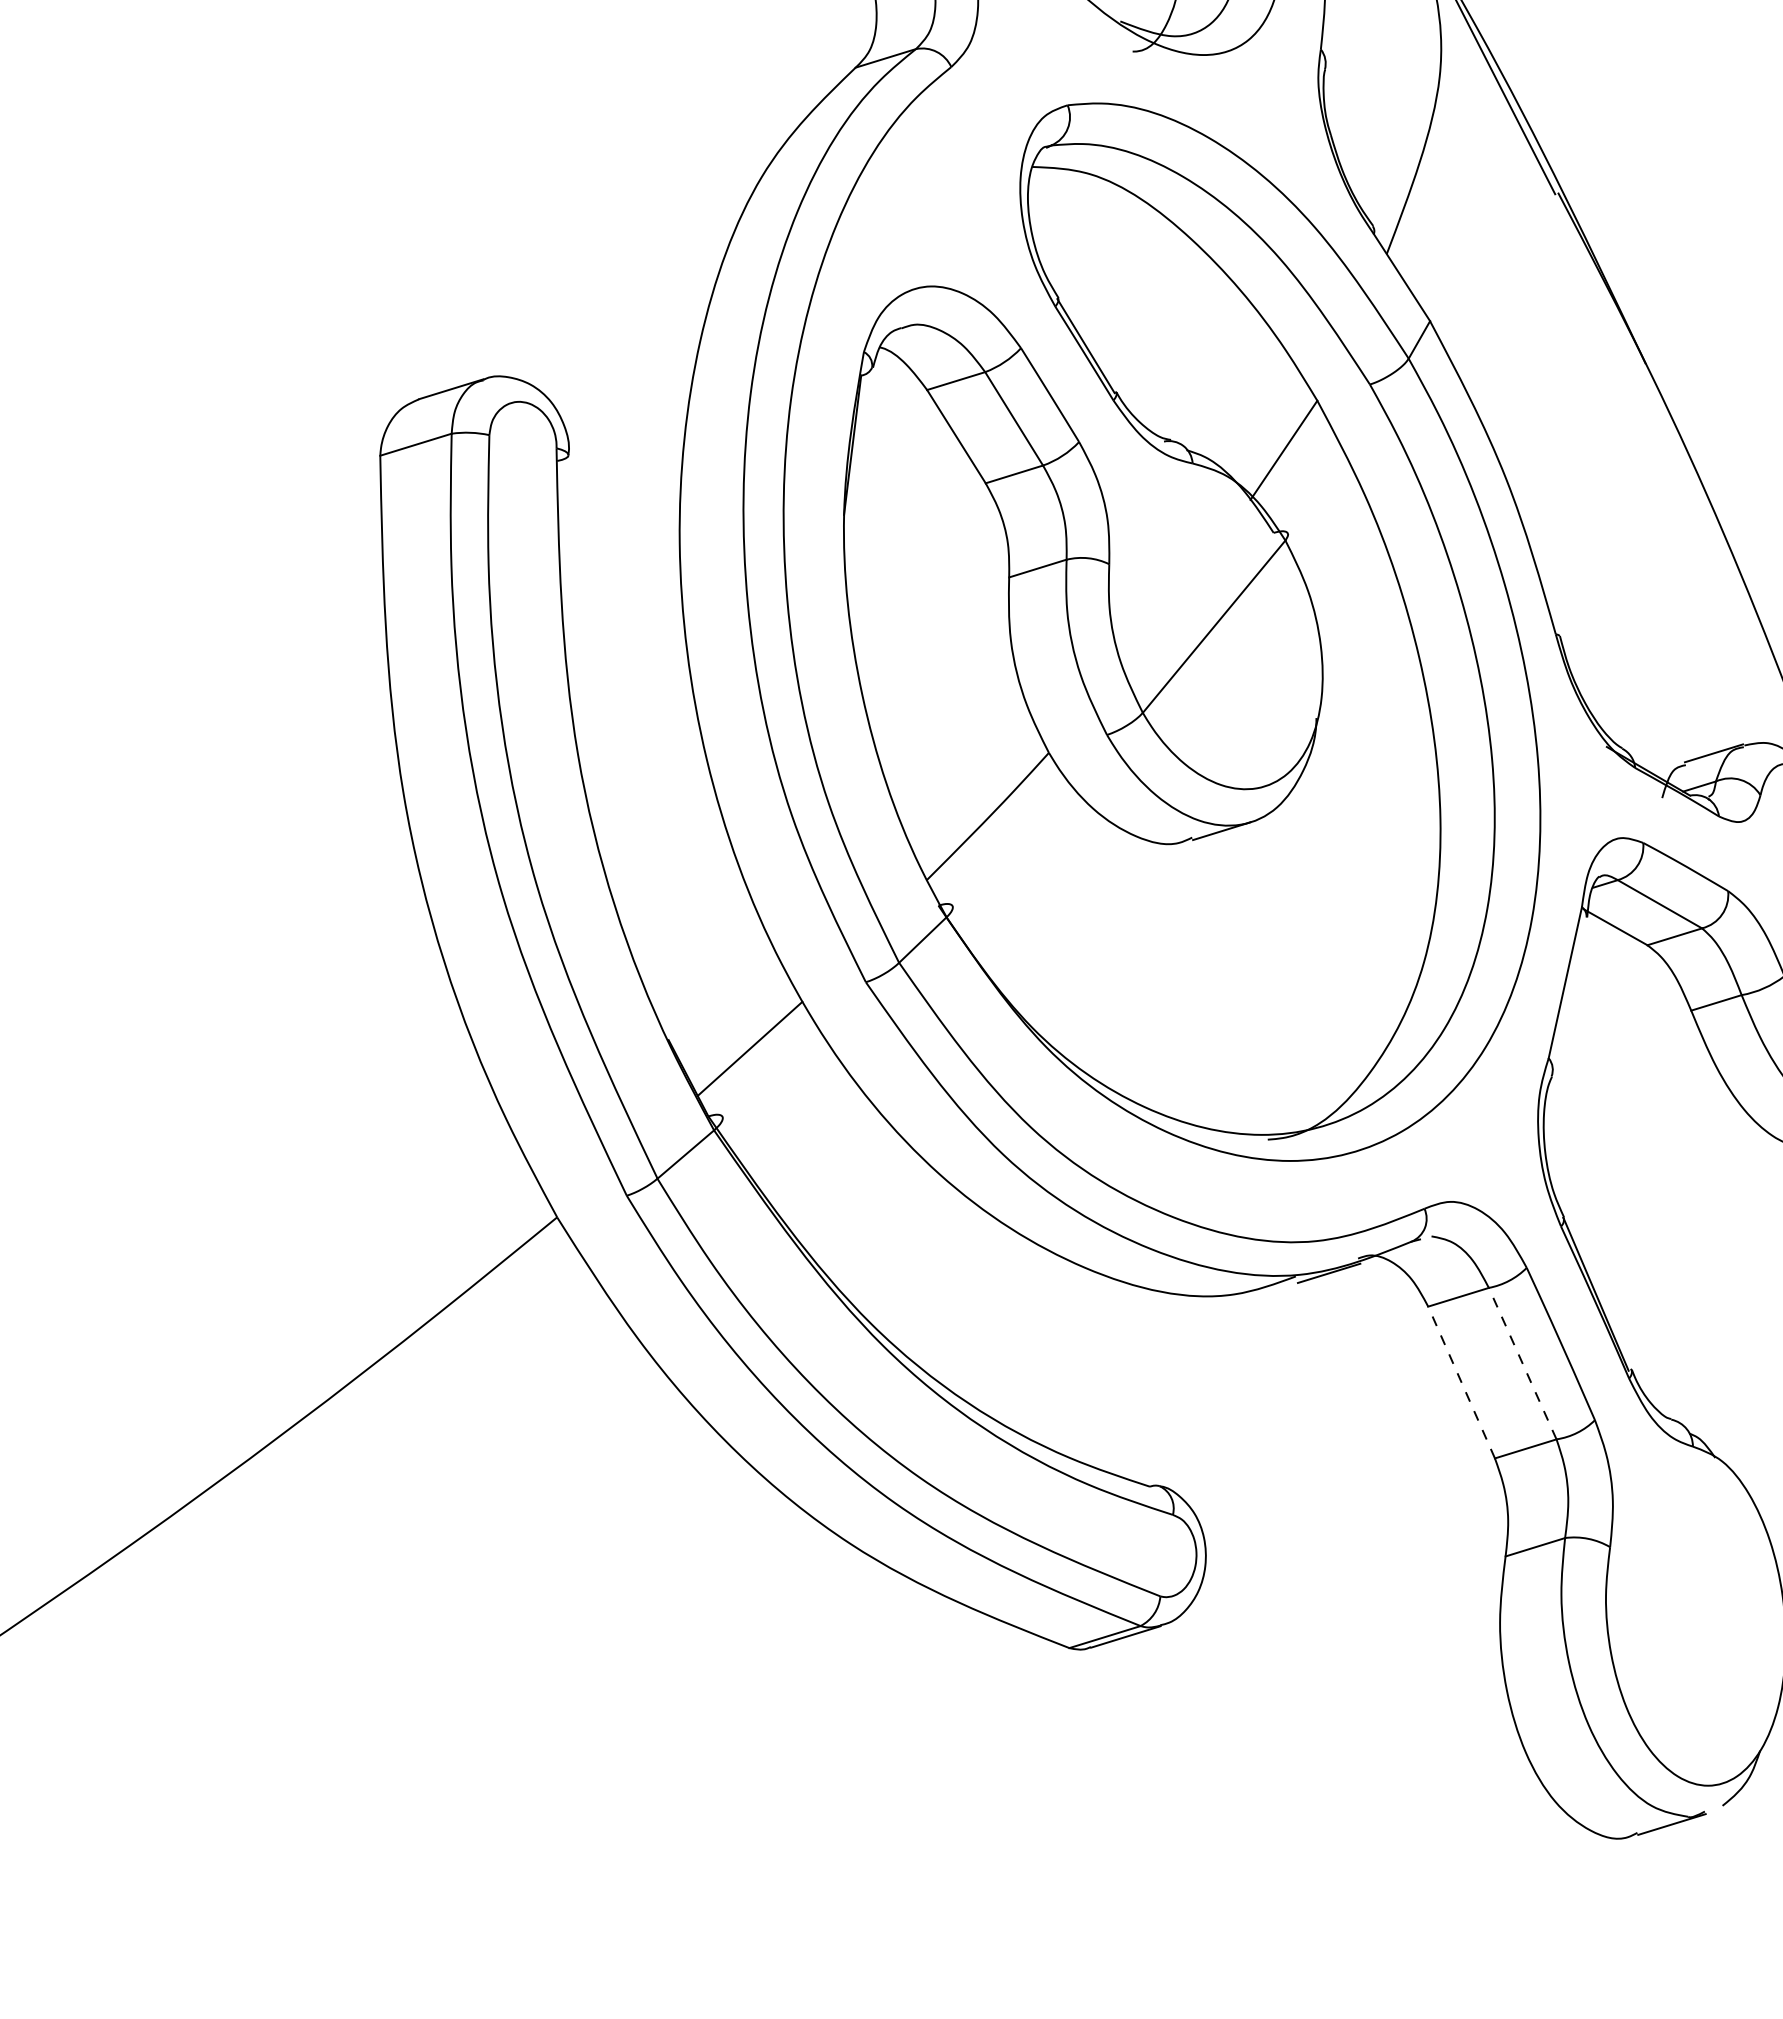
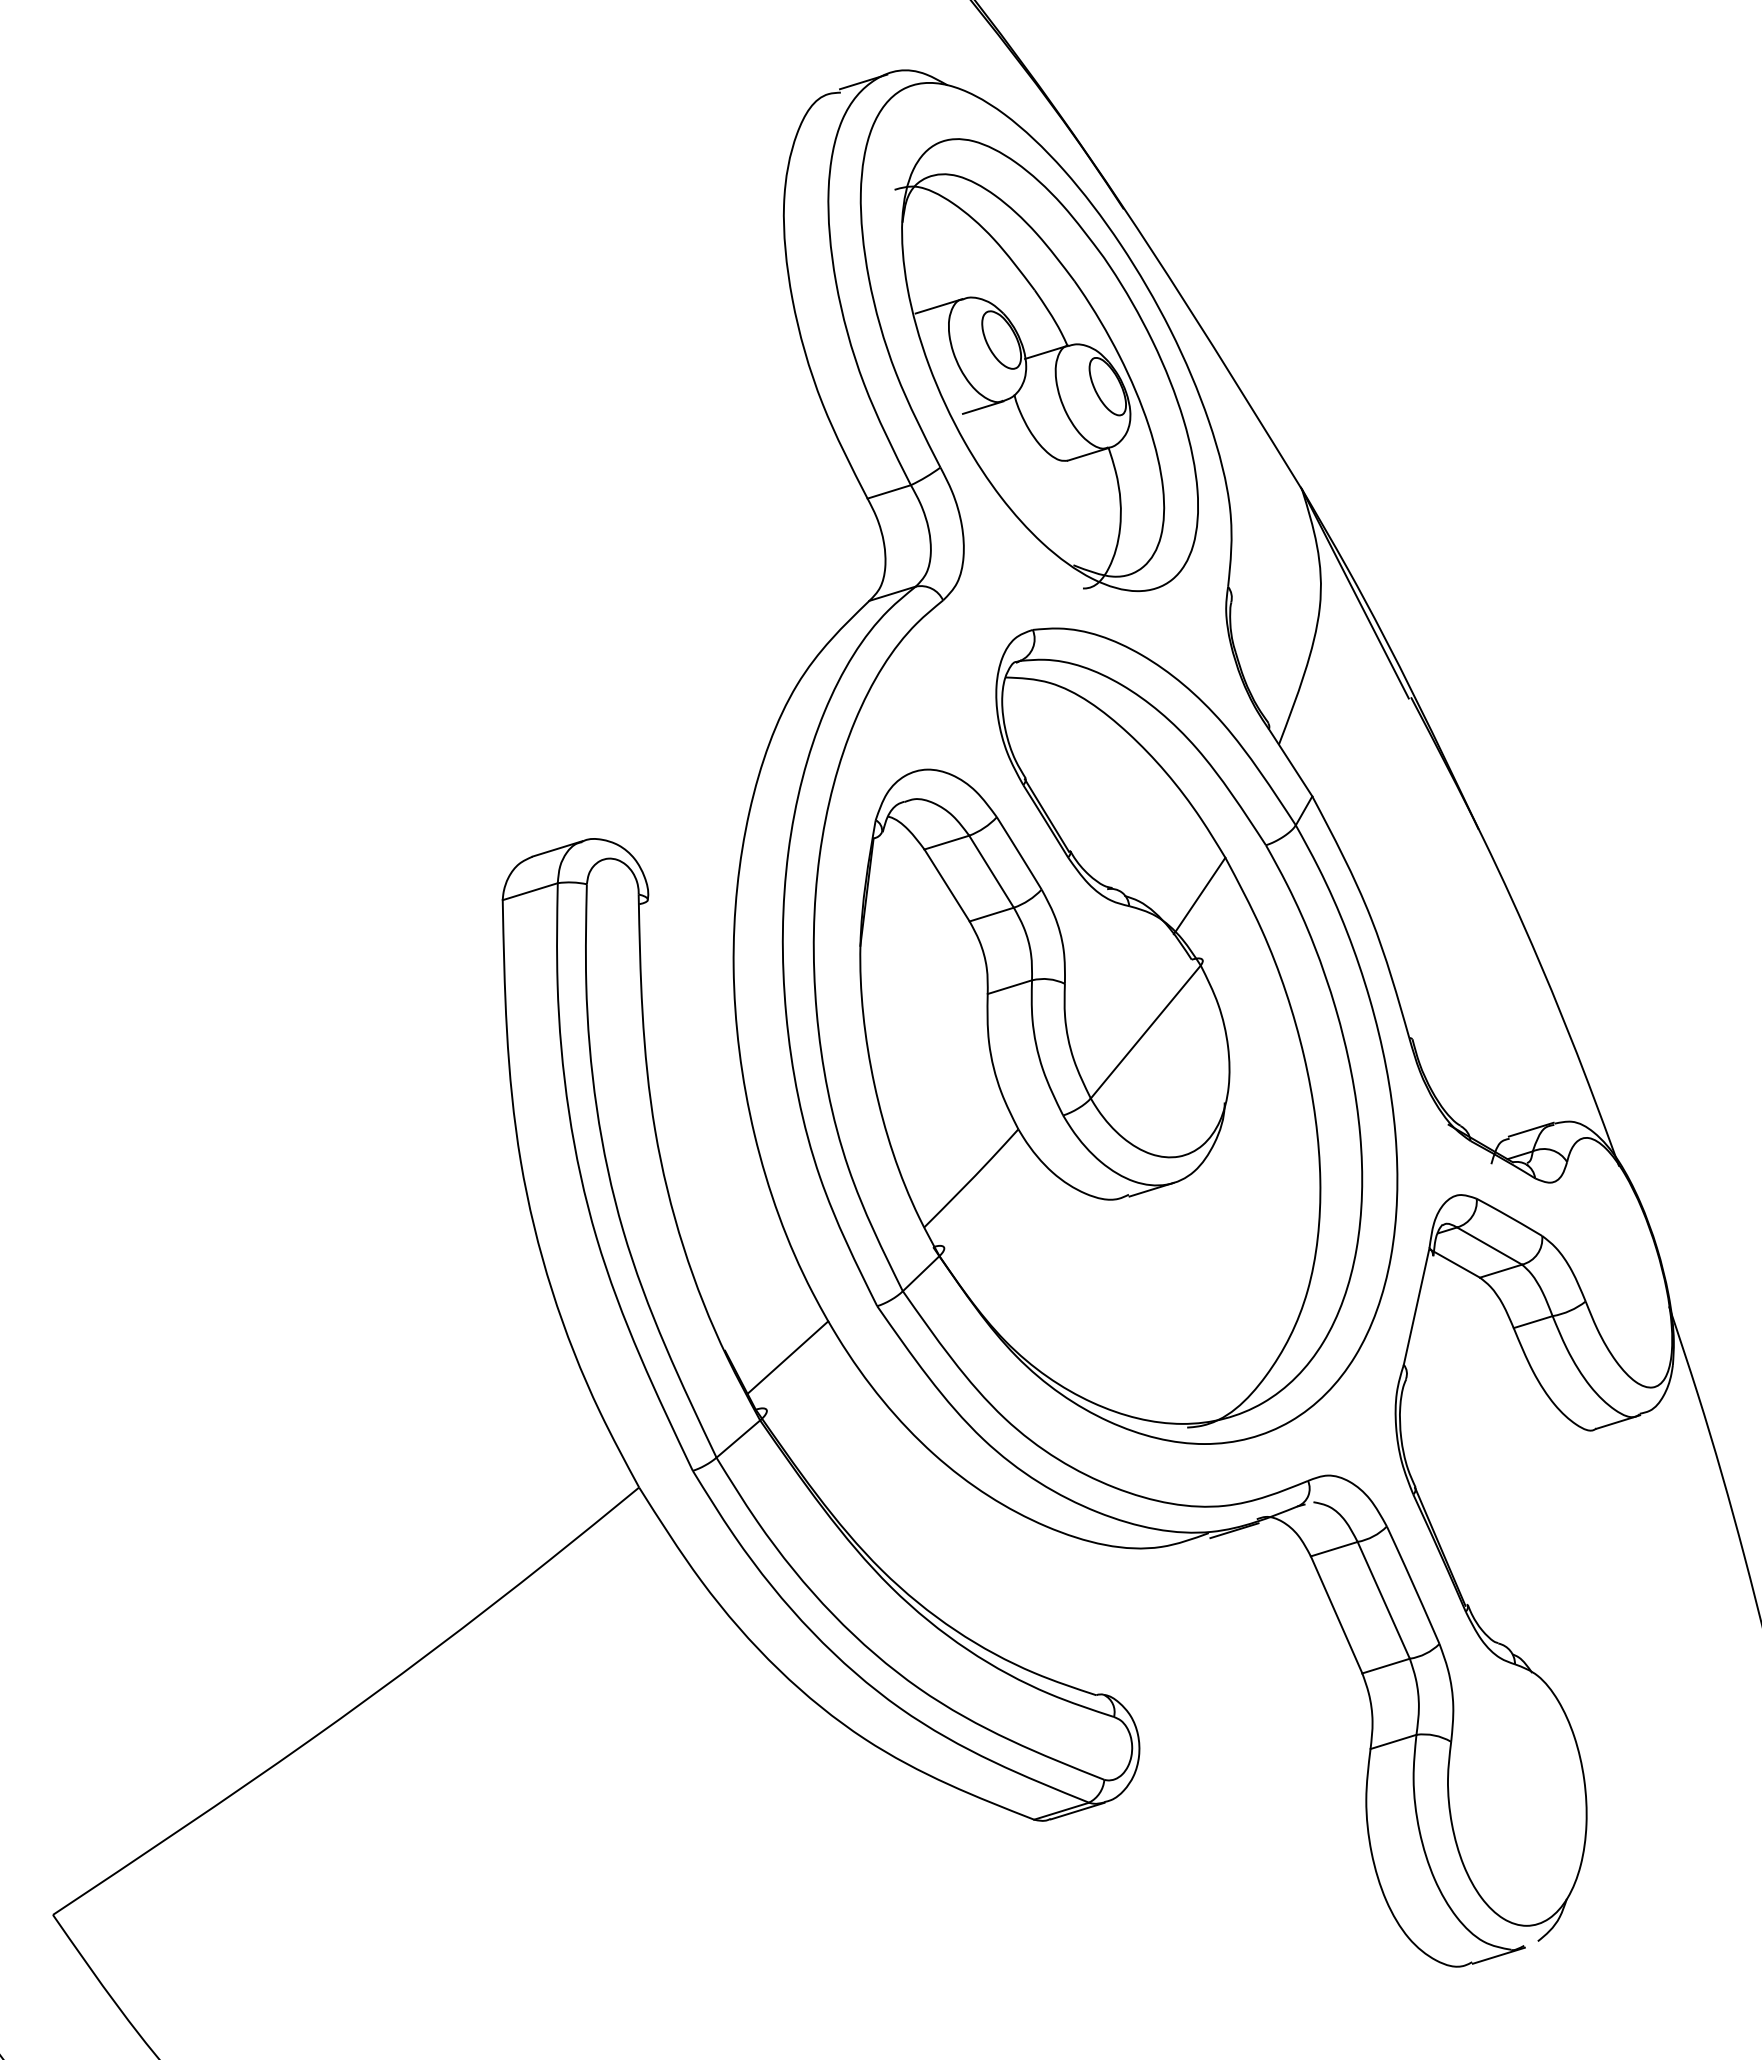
line: (1522, 1363) -> (1383, 1600), dashed -> solid
line: (1461, 1382) -> (1336, 1614), dashed -> solid

